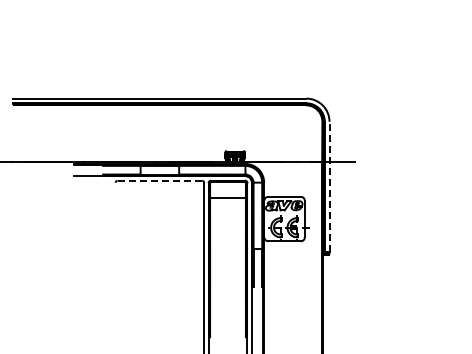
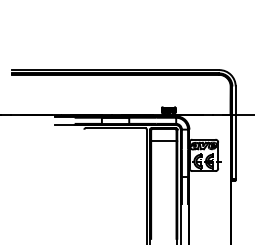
line: (160, 180) -> (116, 128), dashed -> solid
line: (329, 186) -> (235, 132), dashed -> solid

